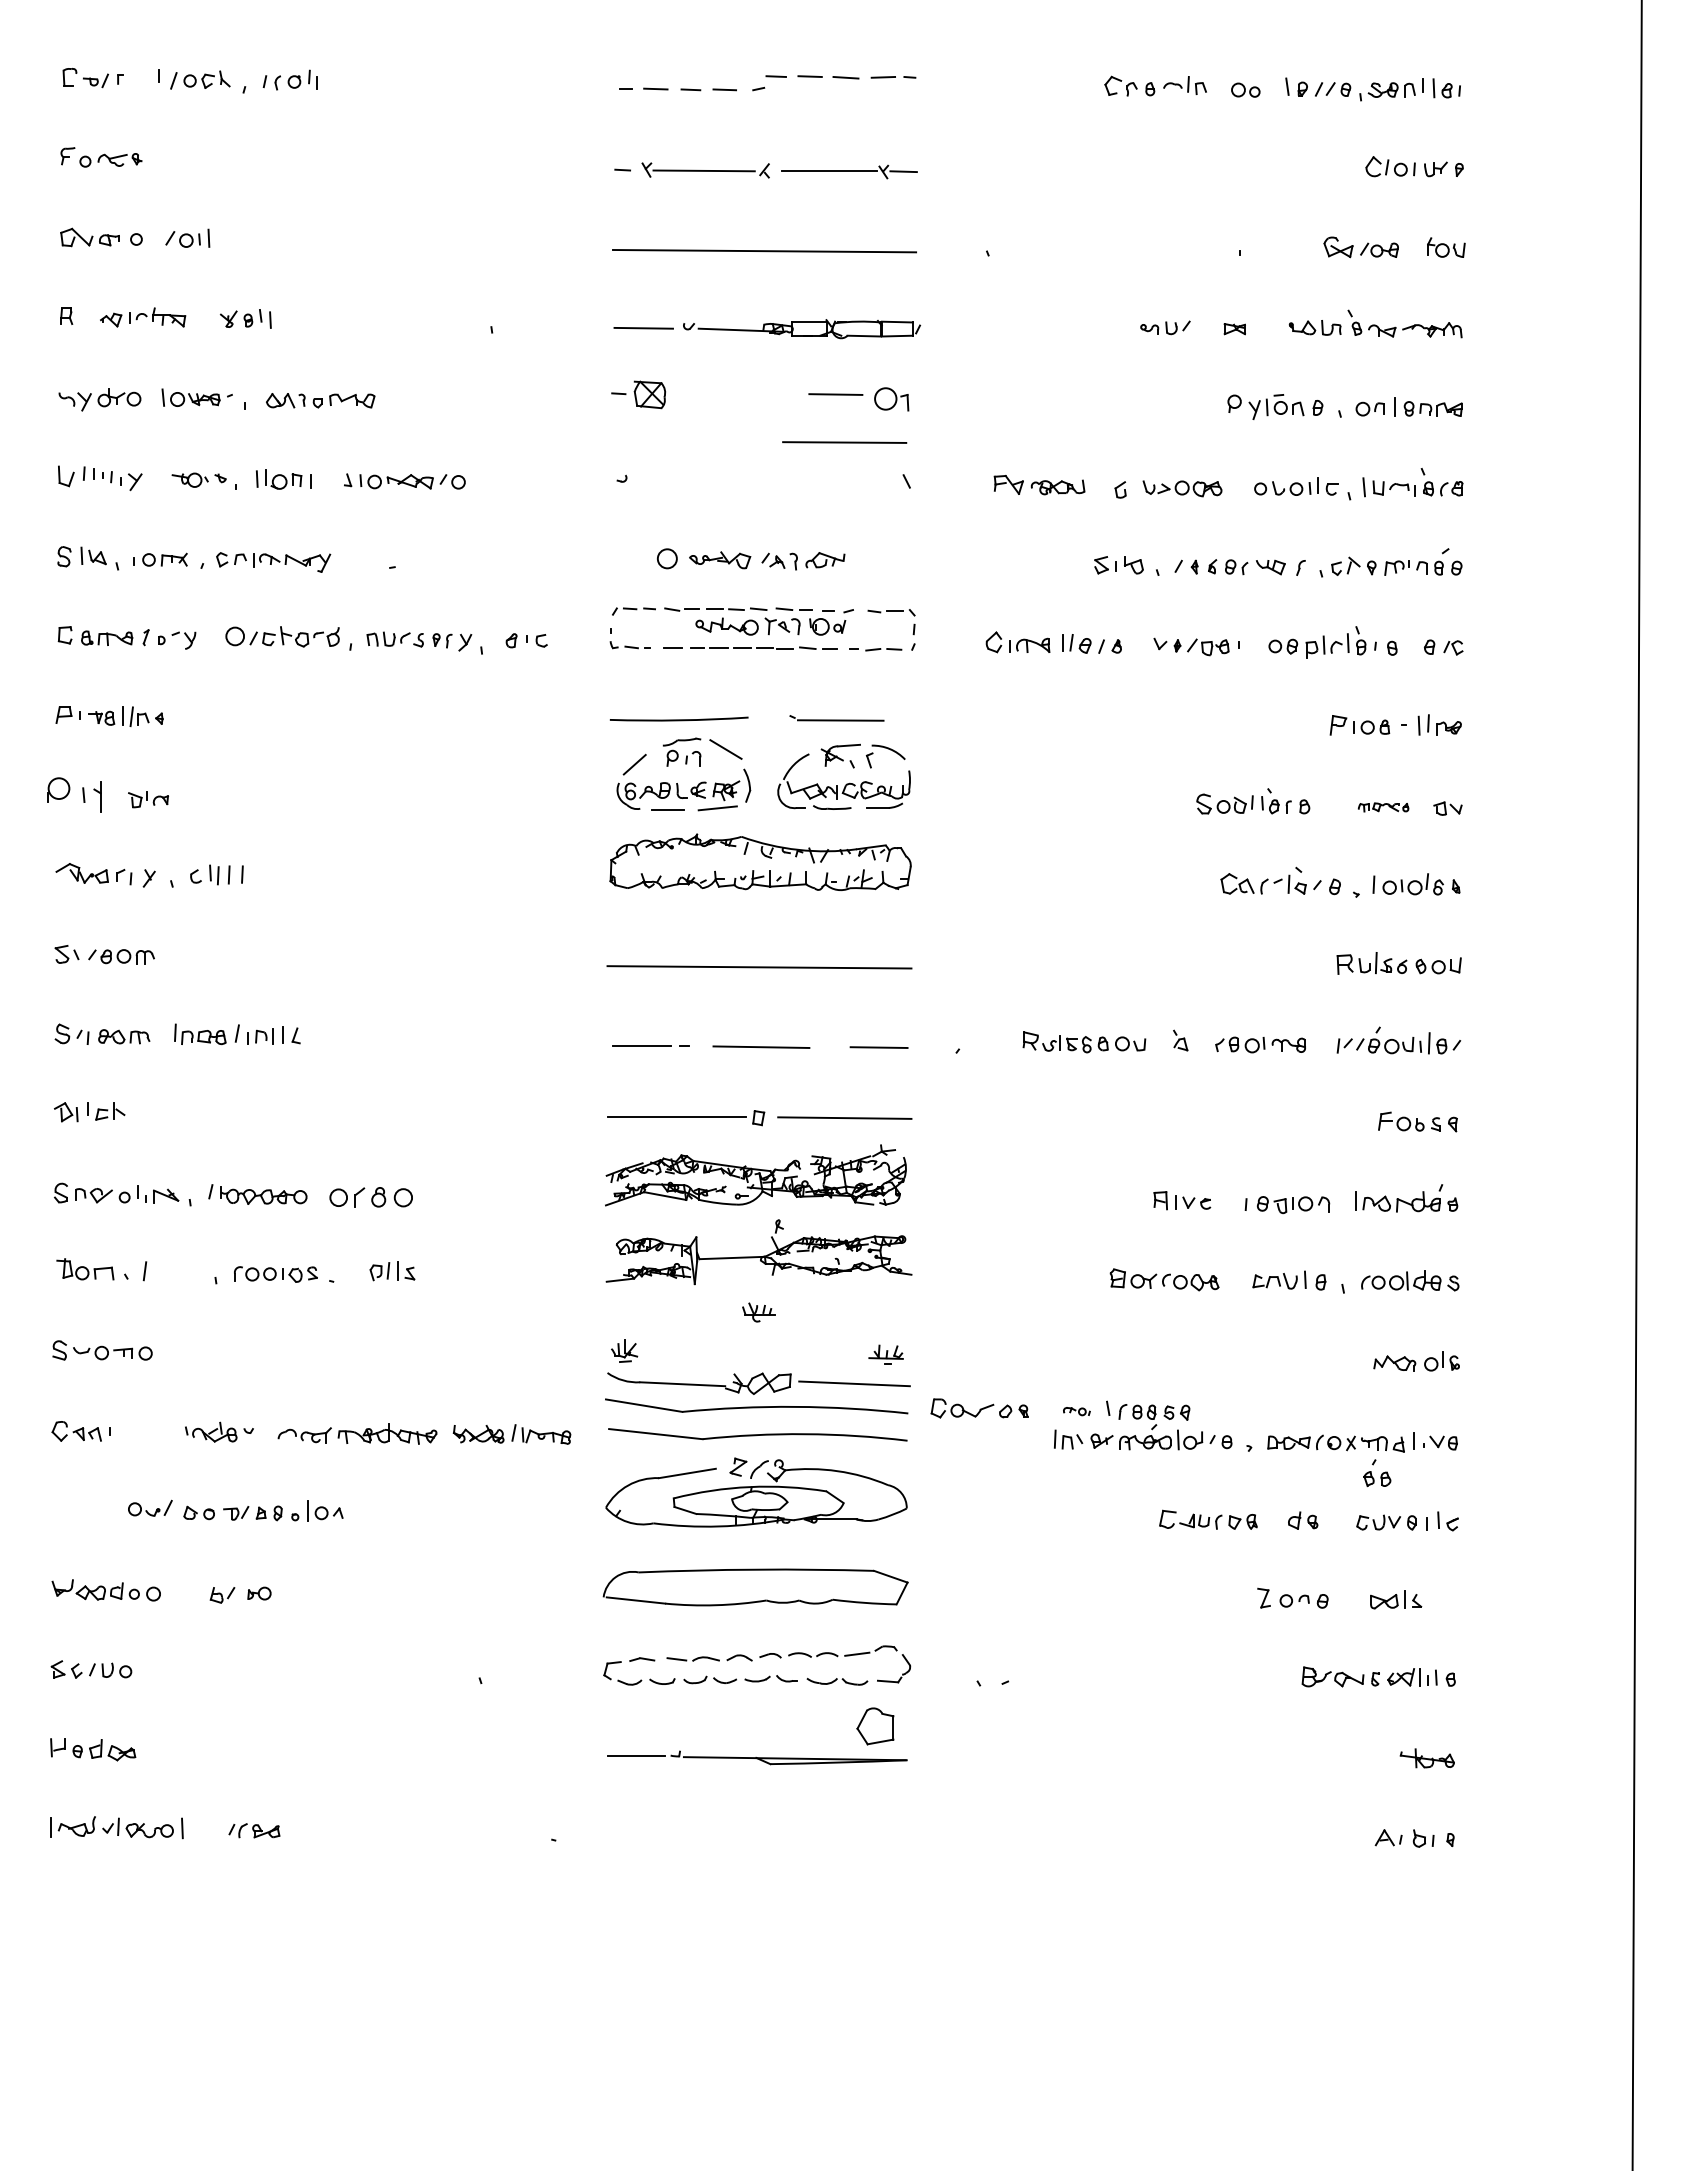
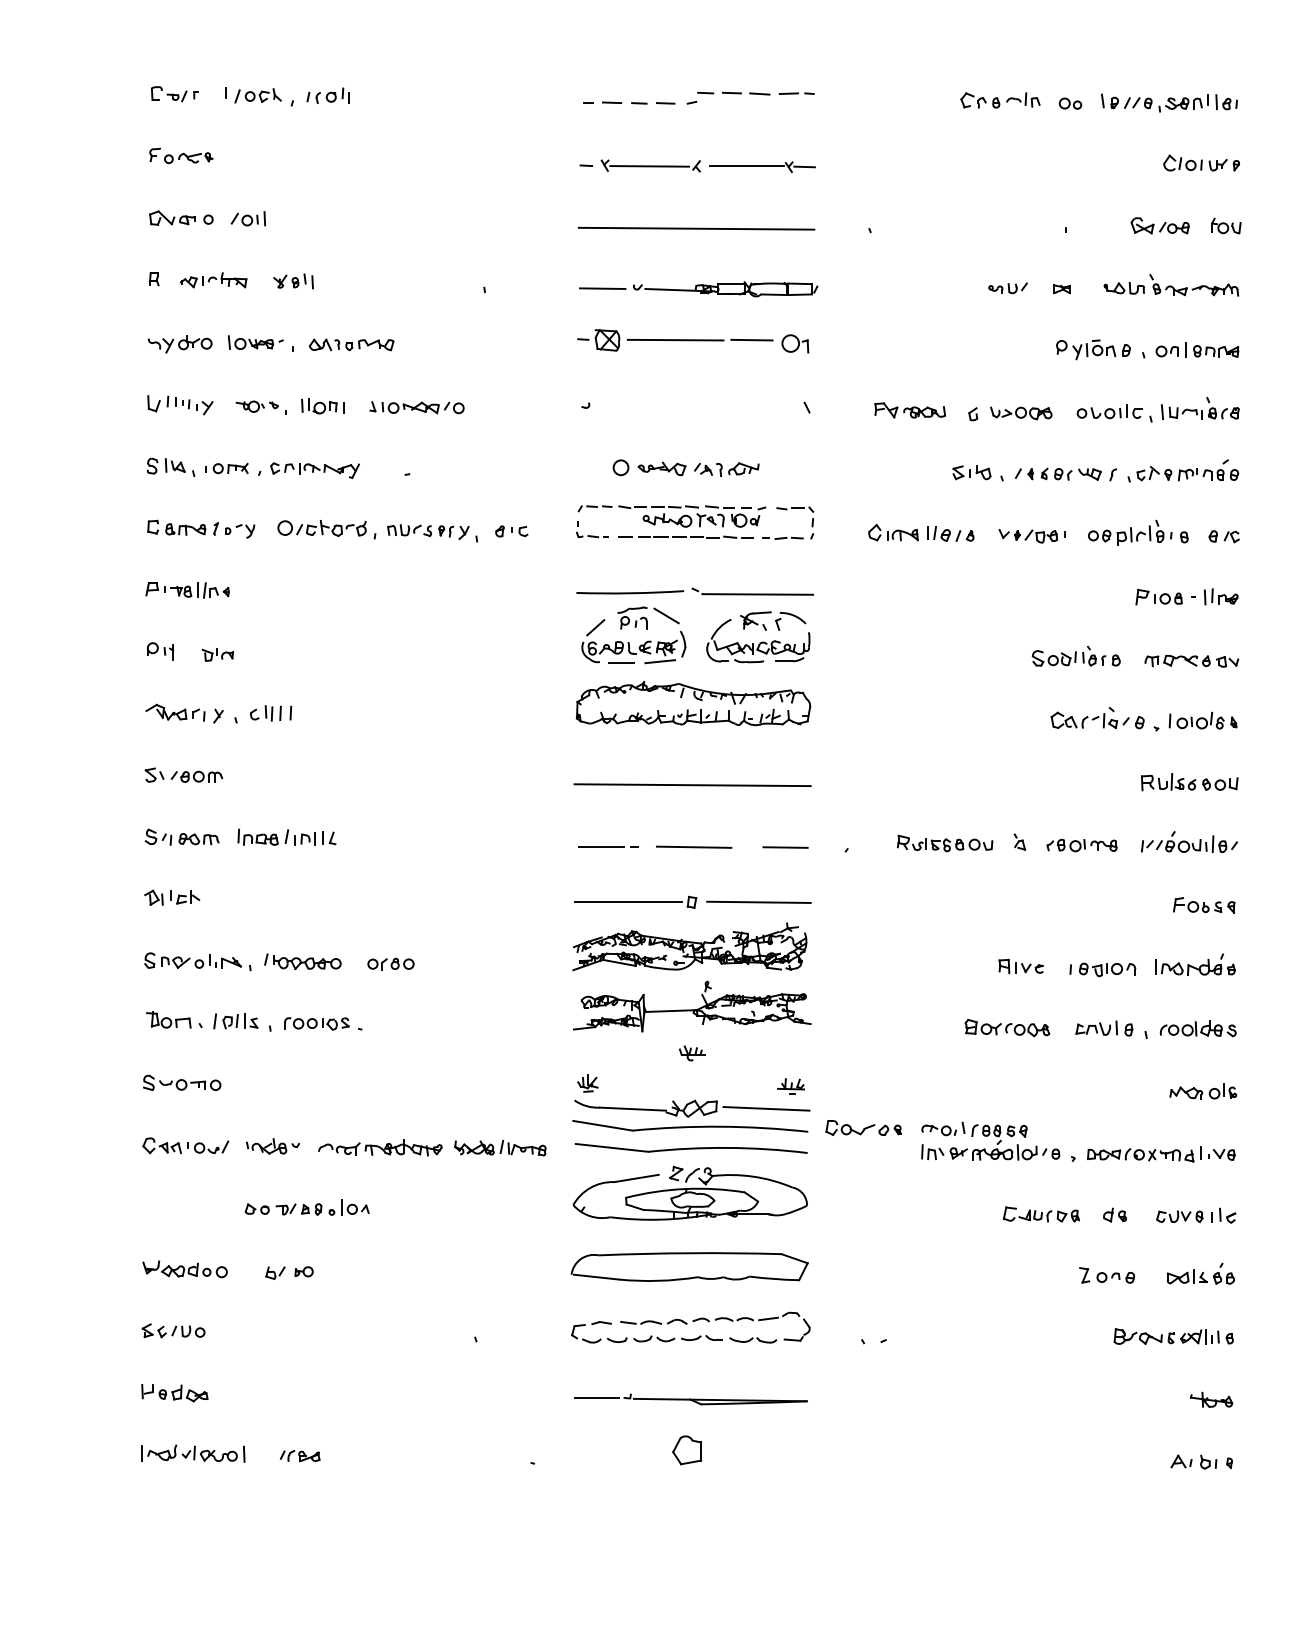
line: (844, 442) -> (675, 340), moved
part: (836, 718) -> (752, 591), size x1.67
part: (74, 794) -> (160, 650), size x0.62
part: (1383, 807) -> (1177, 661), size x1.67
part: (371, 1197) -> (391, 964), size x0.71
part: (392, 1271) -> (240, 1021), moved
part: (1076, 1411) -> (938, 1130), size x1.67
part: (1377, 1472) -> (1224, 1273), moved
part: (150, 1507) -> (211, 1146), moved
part: (875, 1726) -> (687, 1450), moved

